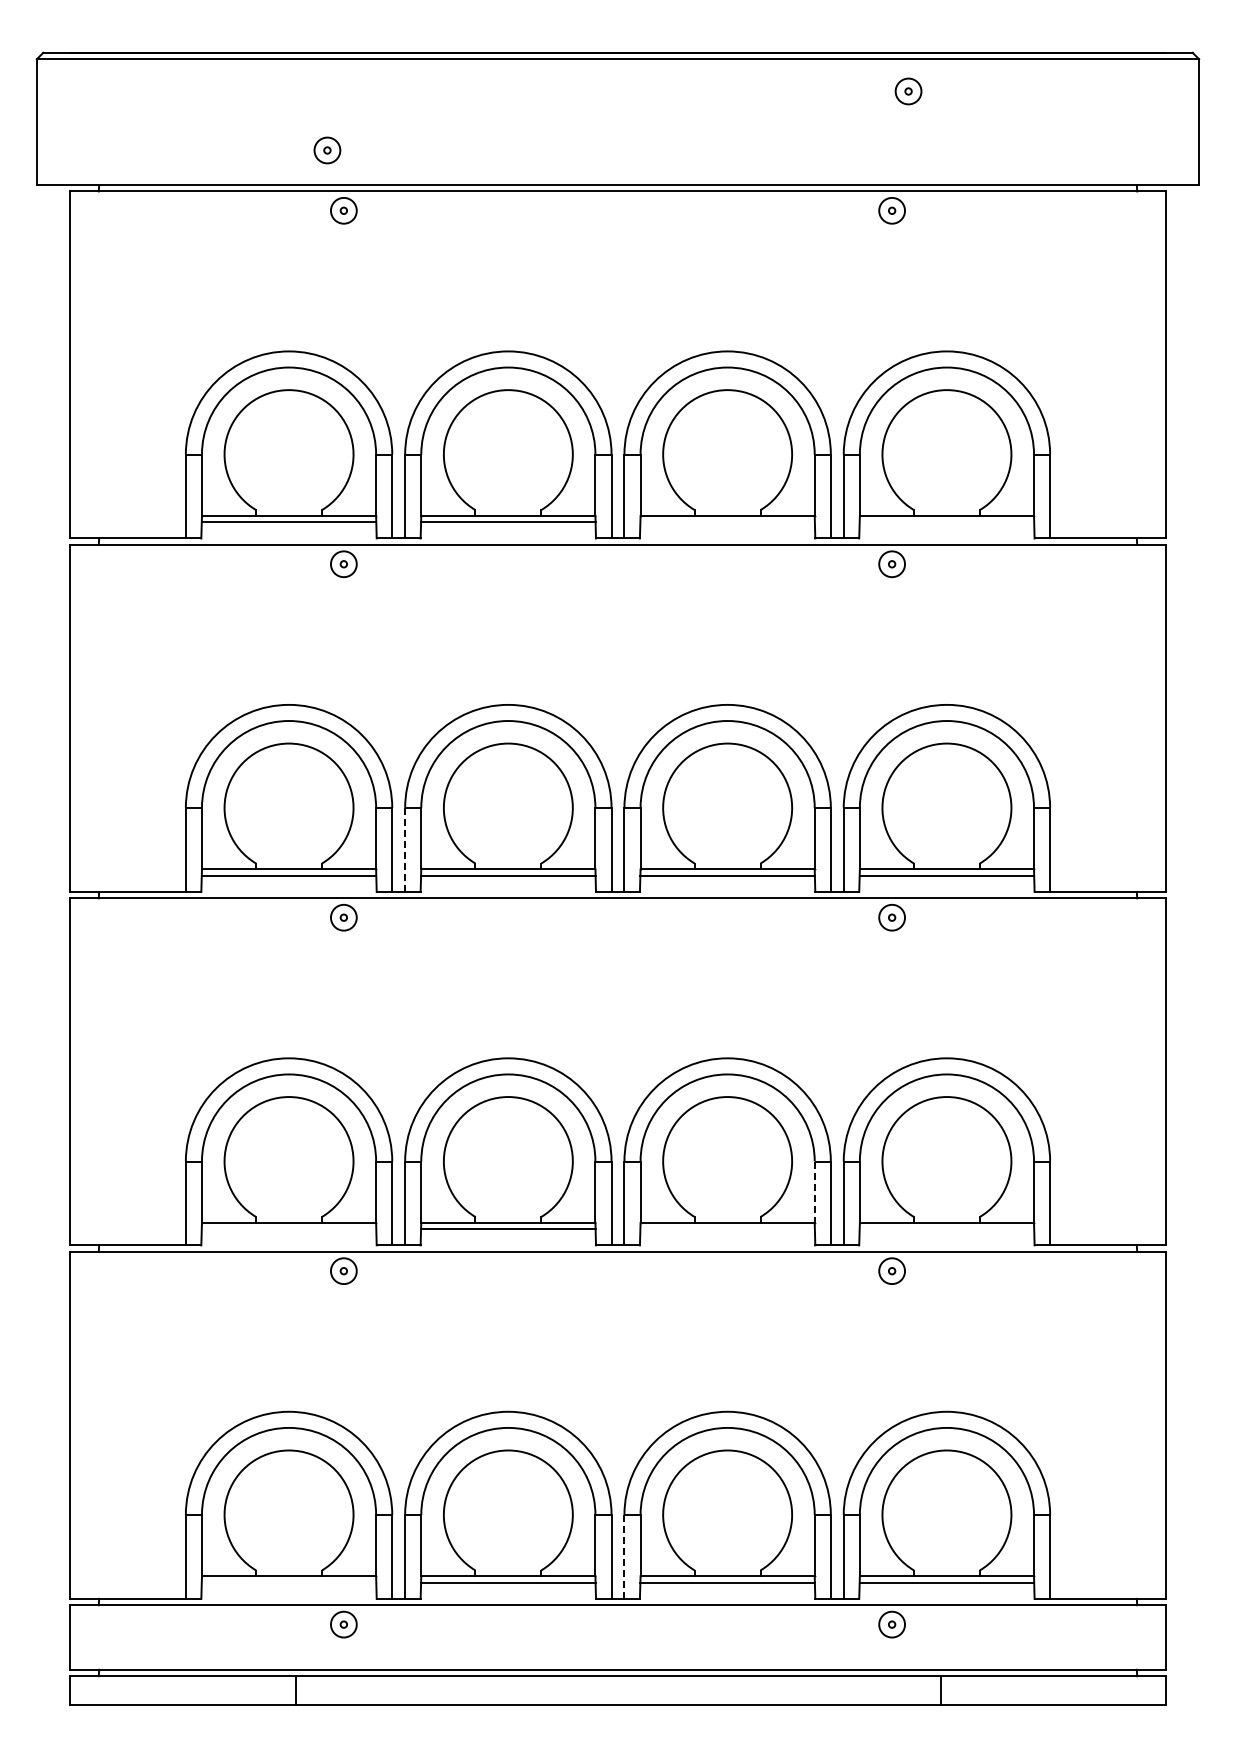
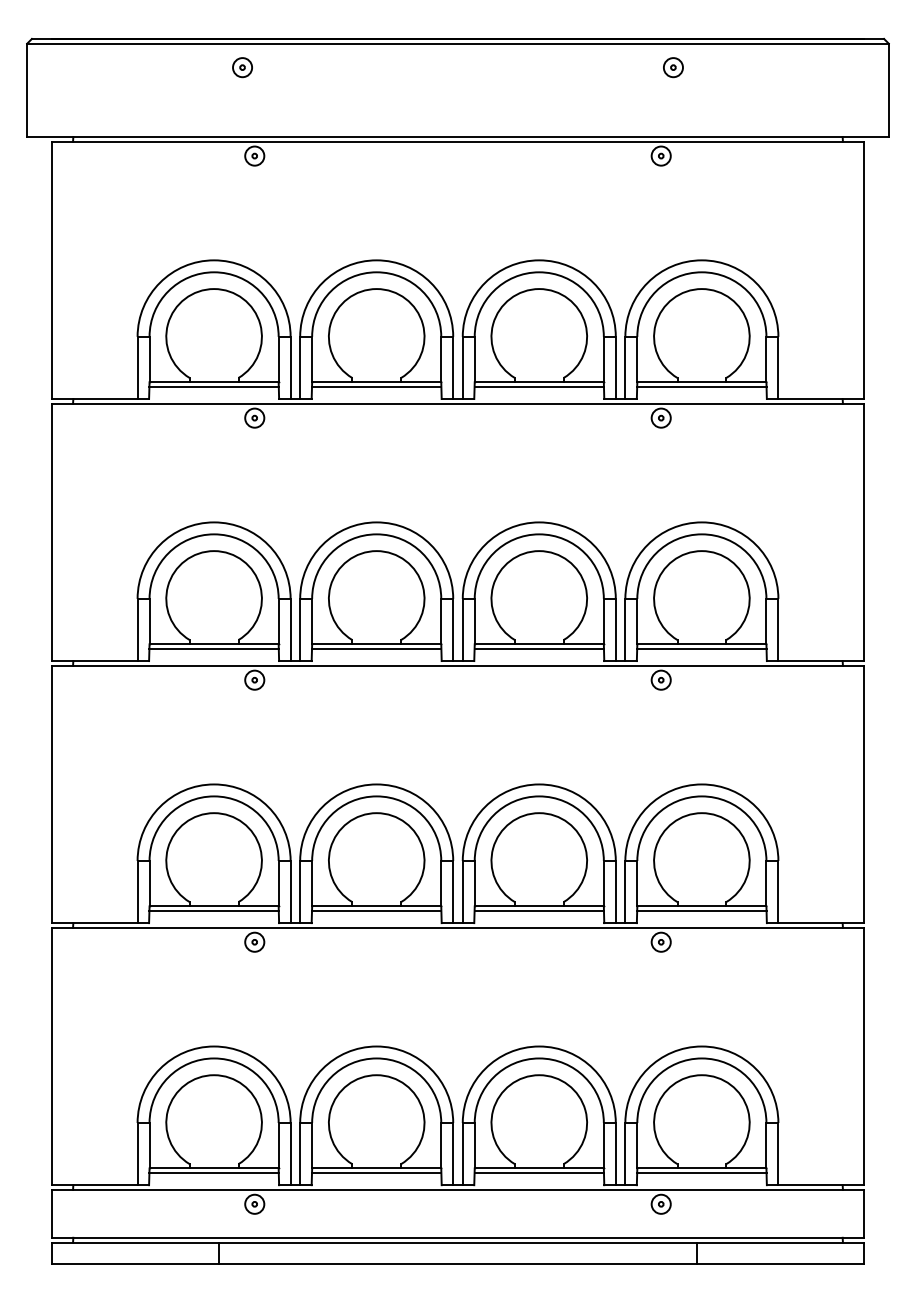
part: (327, 150) -> (242, 67), moved
line: (727, 522) -> (539, 387), added
line: (946, 522) -> (701, 387), added
line: (405, 850) -> (300, 630), dashed -> solid
line: (814, 1192) -> (603, 883), dashed -> solid
line: (288, 1229) -> (213, 911), added
line: (727, 1229) -> (539, 911), added
line: (946, 1229) -> (701, 911), added
line: (624, 1556) -> (462, 1153), dashed -> solid
line: (288, 1582) -> (213, 1173), added

